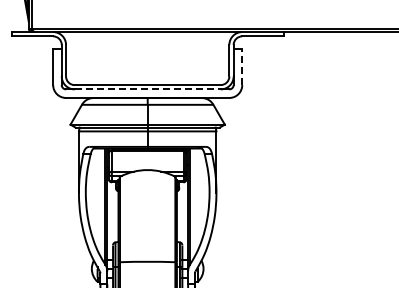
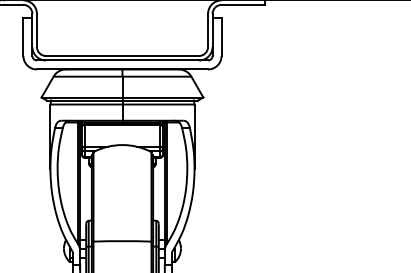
line: (242, 67) -> (221, 37), dashed -> solid
line: (148, 89) -> (123, 60), dashed -> solid

